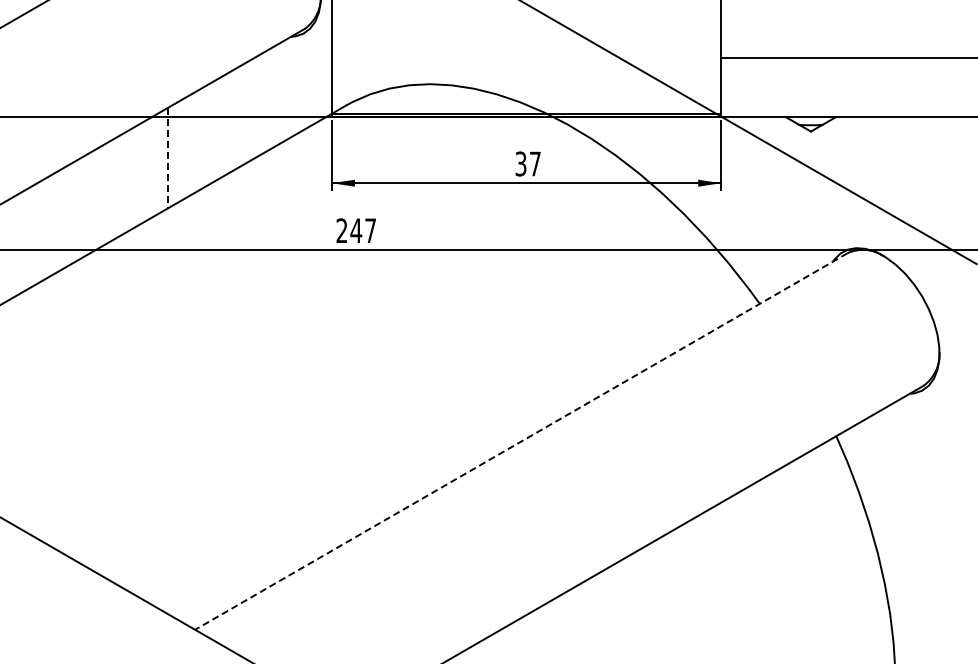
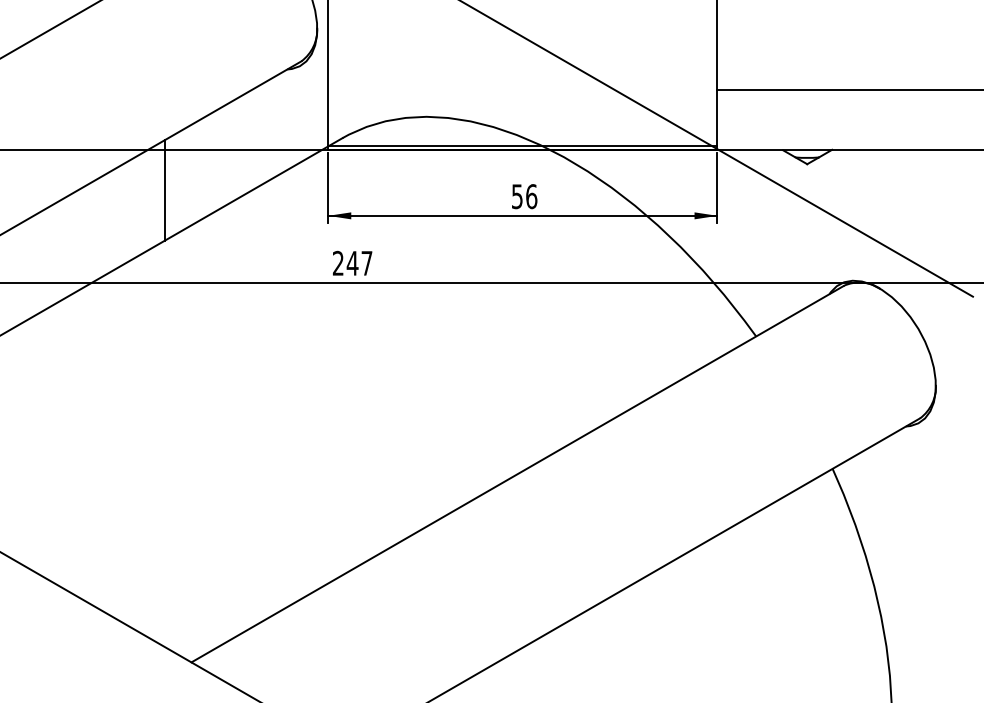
line: (168, 158) -> (164, 191), dashed -> solid
text: (528, 163) -> (524, 196), 37 -> 56
line: (521, 441) -> (517, 474), dashed -> solid

